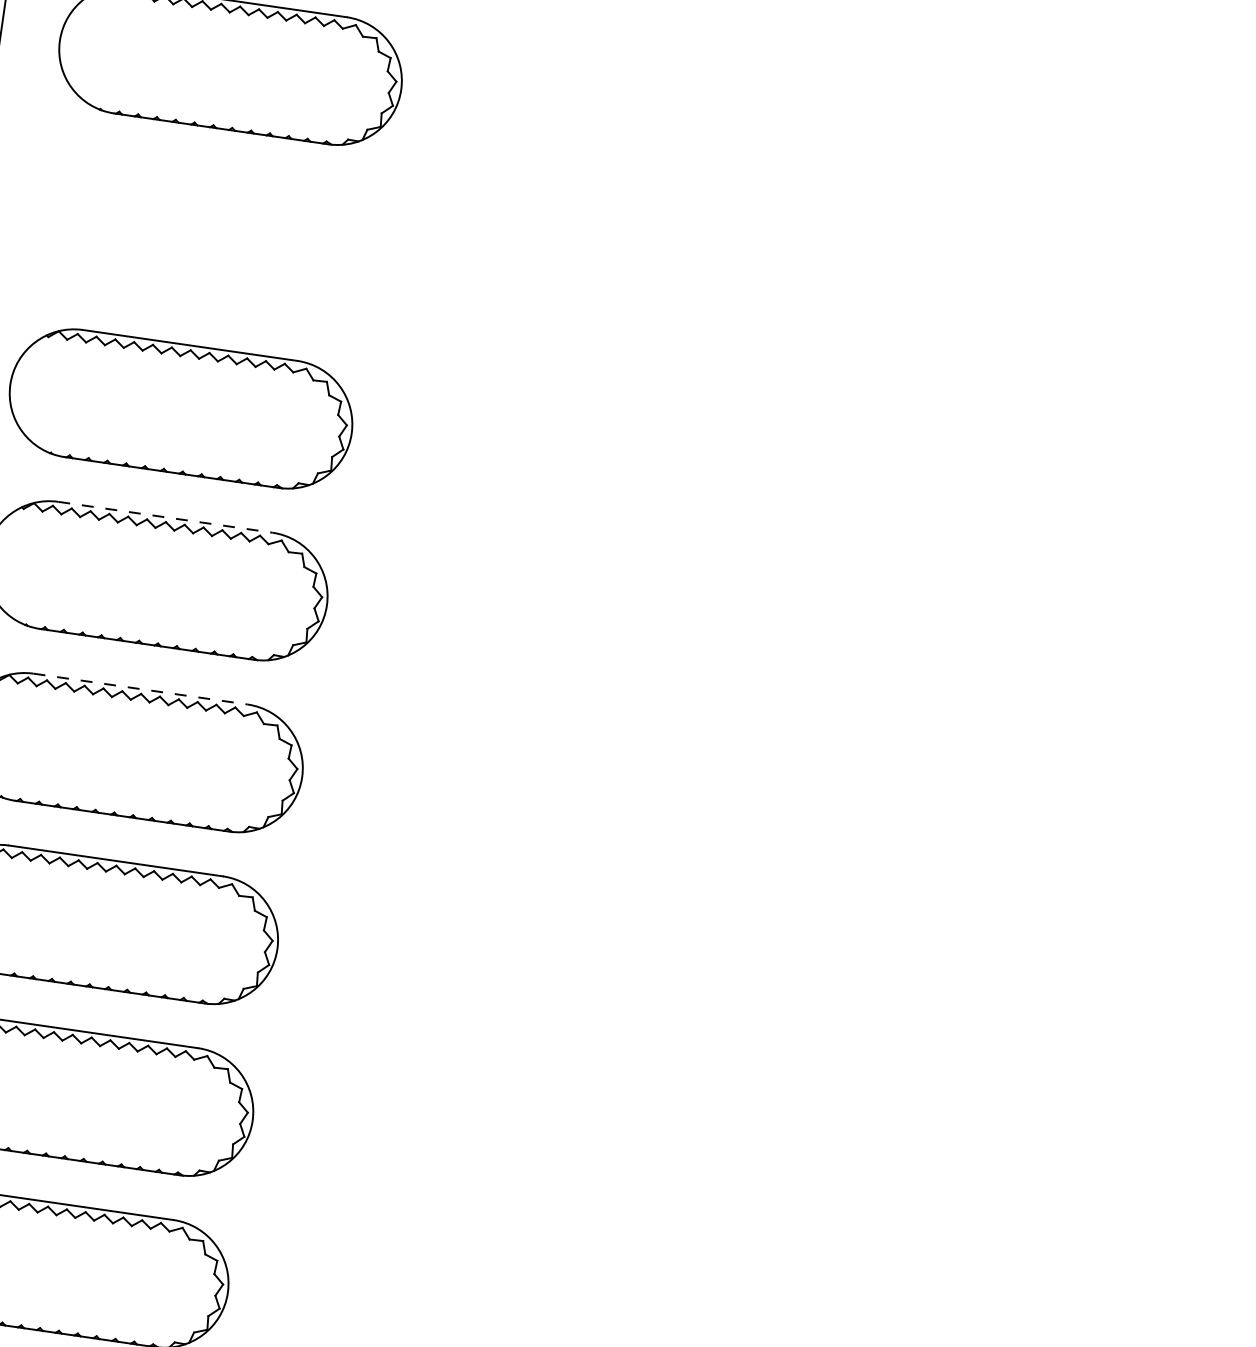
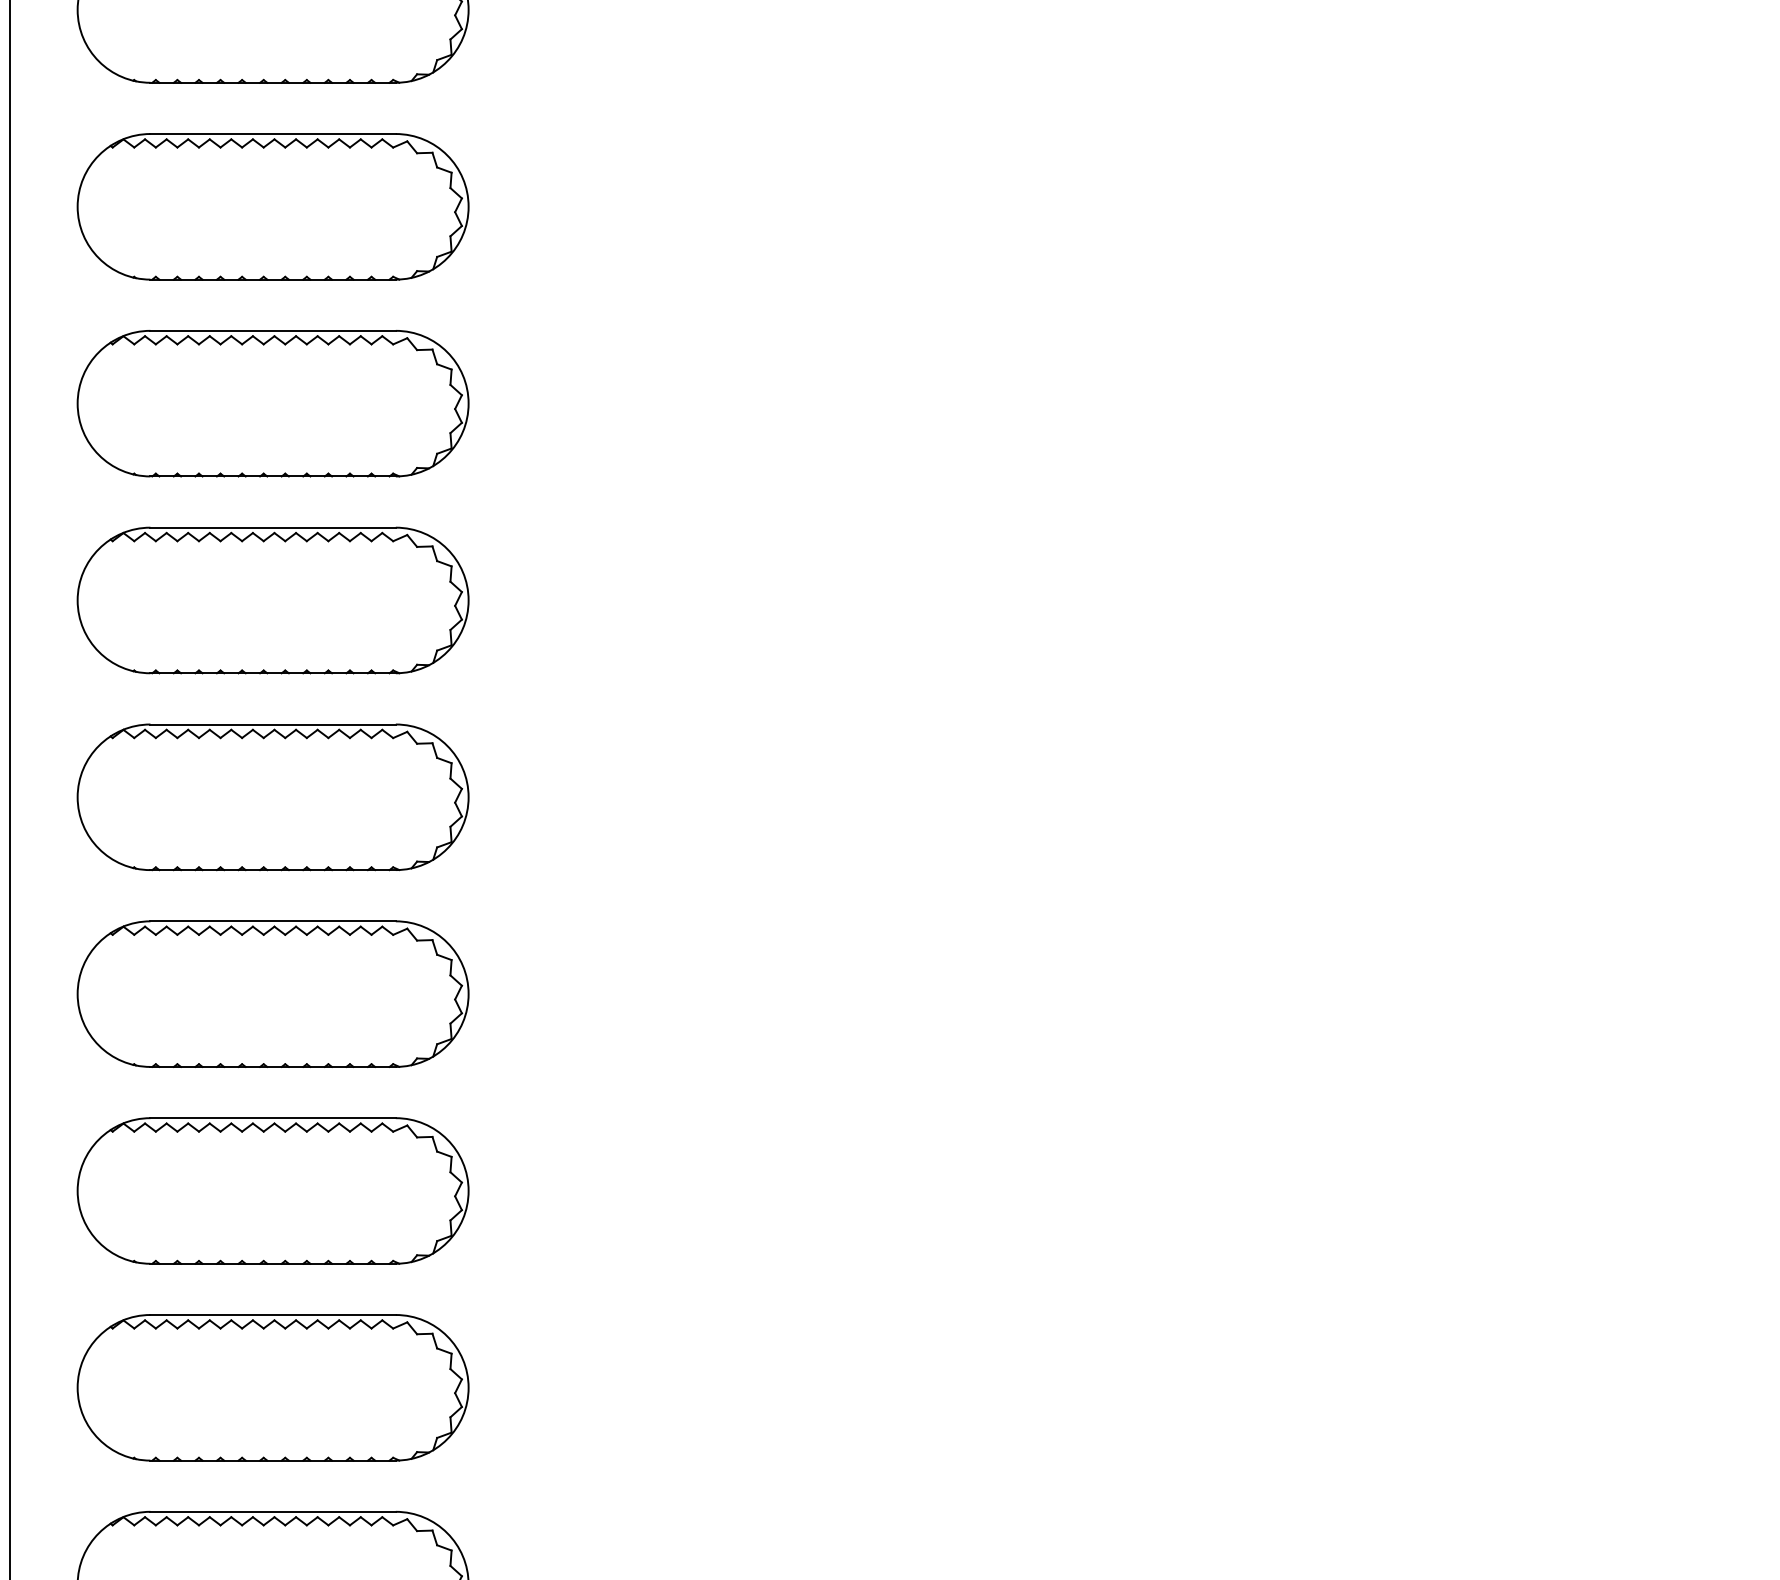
part: (205, 236) -> (272, 403), added
line: (165, 517) -> (273, 724), dashed -> solid
line: (140, 689) -> (273, 921), dashed -> solid

